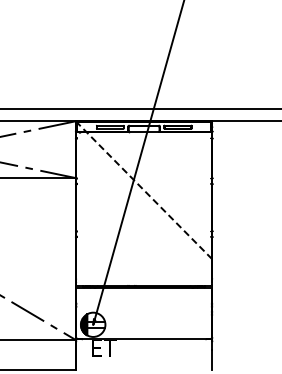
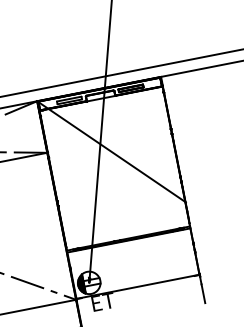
line: (144, 190) -> (111, 151), dashed -> solid

